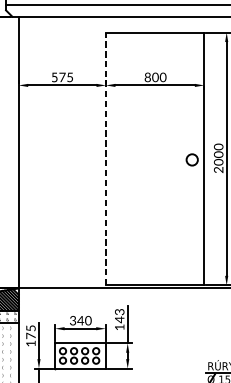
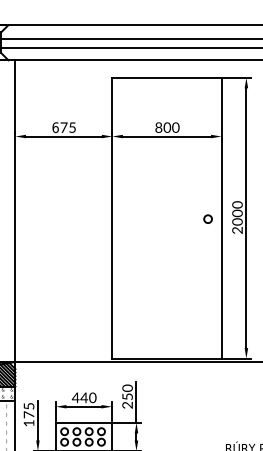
text: (54, 77) -> (55, 127), 5 -> 6
line: (106, 158) -> (112, 217), dashed -> solid
circle: (191, 159) -> (207, 218), size x0.62
text: (119, 319) -> (127, 396), 143 -> 250
text: (72, 320) -> (75, 397), 340 -> 440

